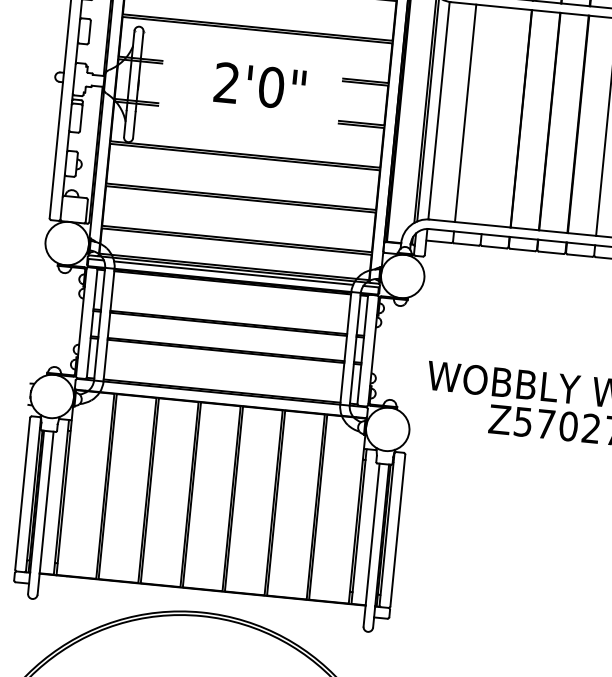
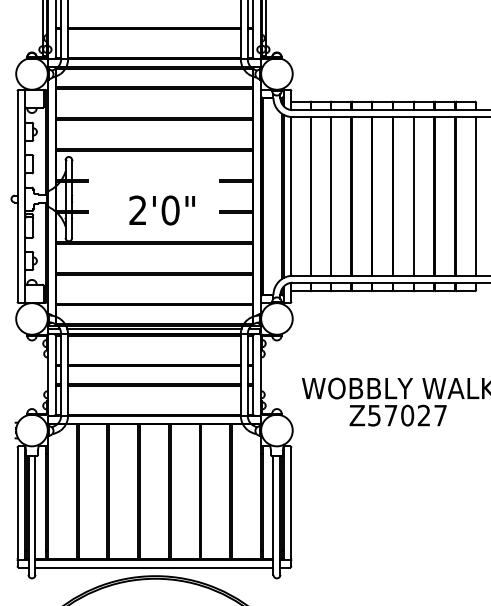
text: (258, 86) -> (161, 210), moved
line: (492, 116) -> (330, 196), added
line: (201, 600) -> (154, 567), added

